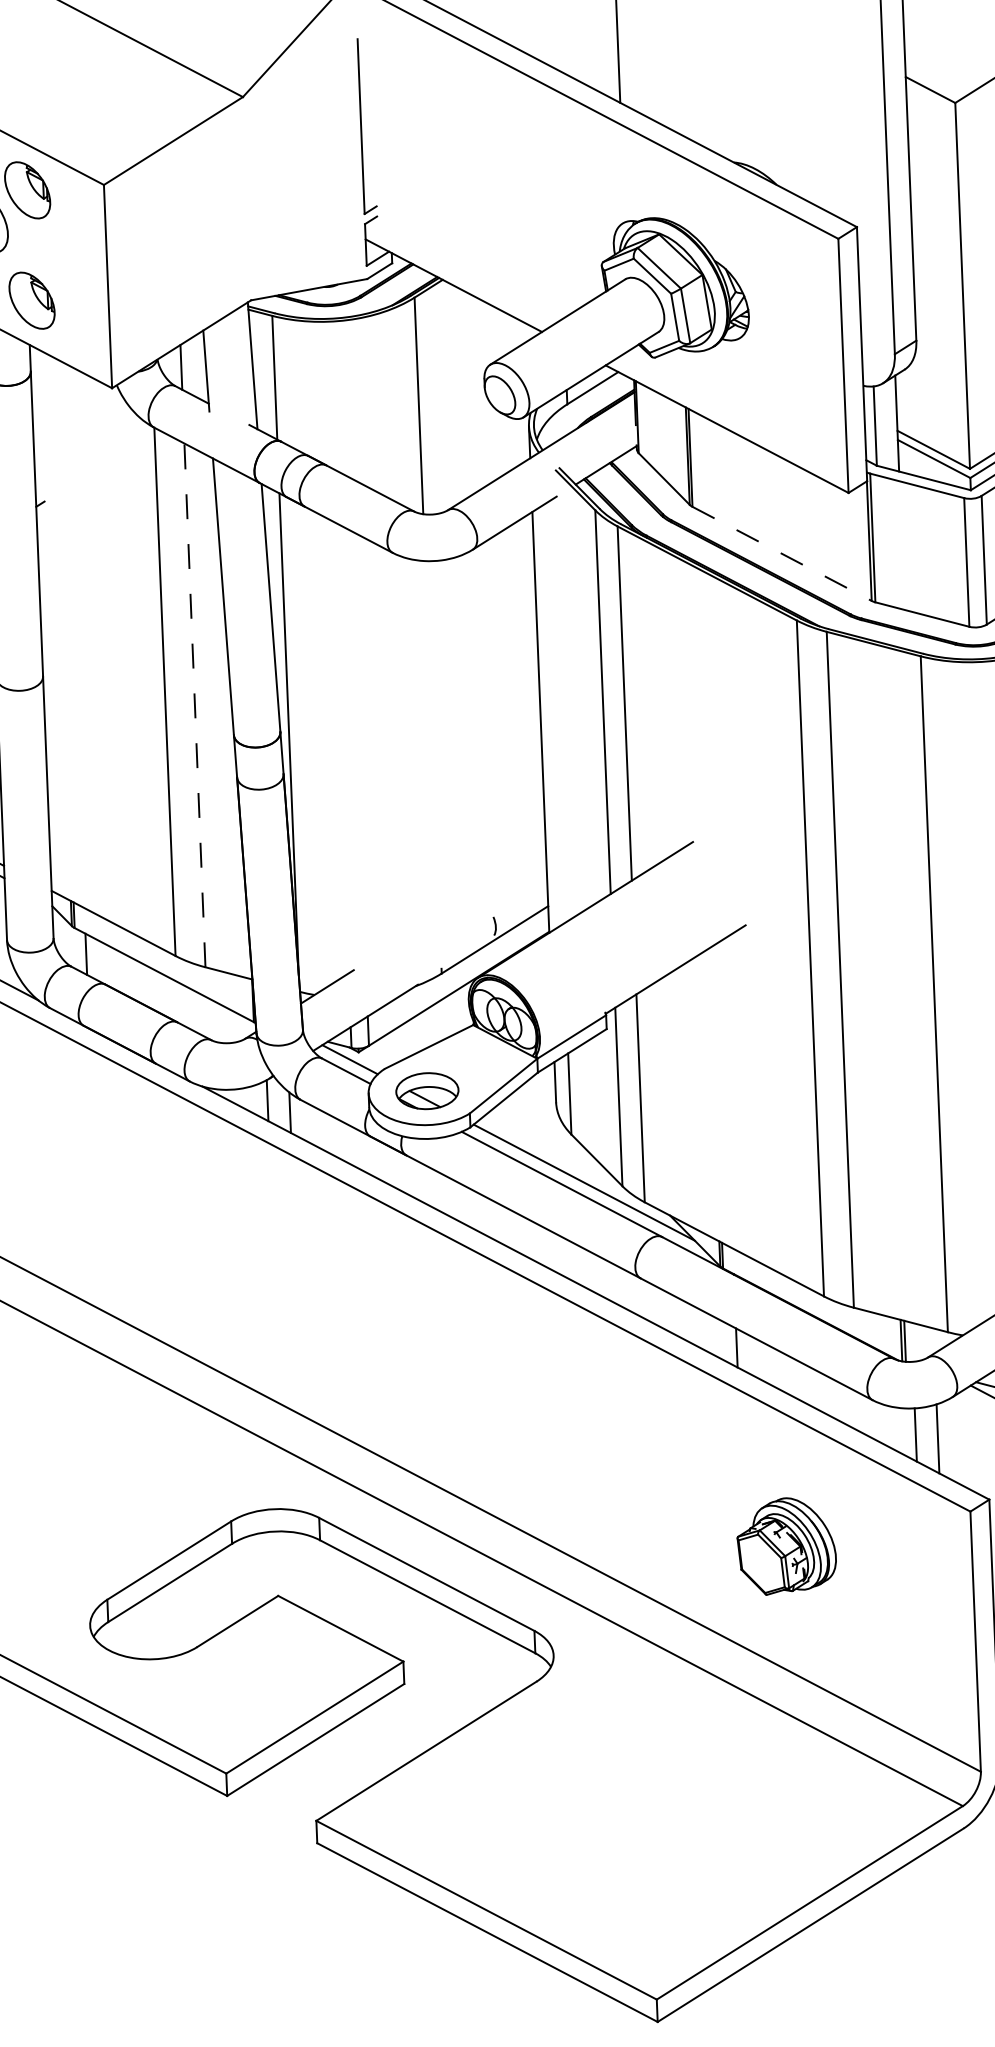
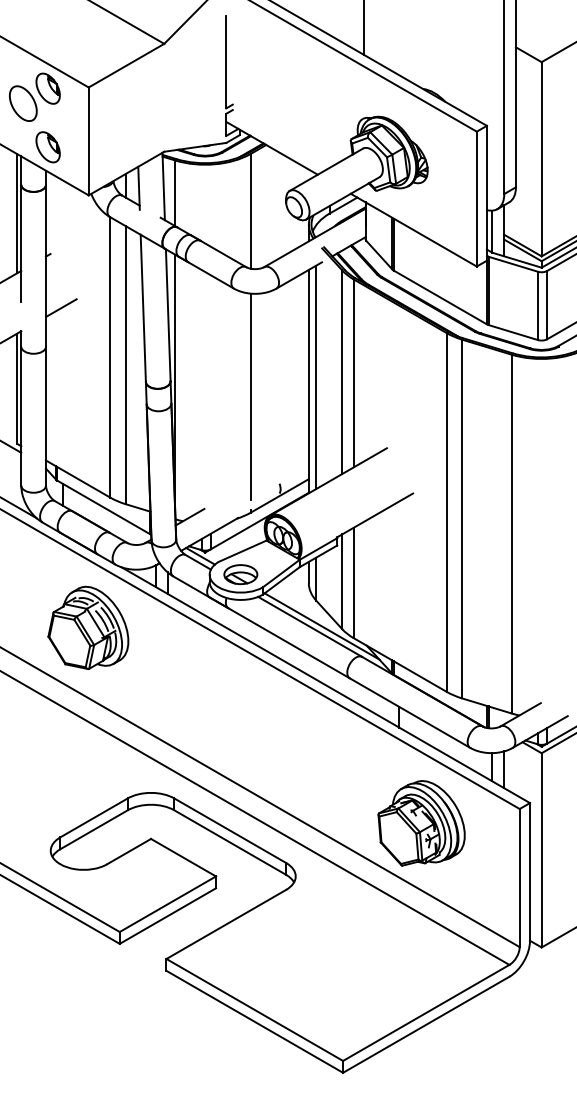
line: (782, 553) -> (440, 297), dashed -> solid
line: (69, 601) -> (61, 307), added
line: (194, 704) -> (125, 364), dashed -> solid
line: (554, 714) -> (316, 377), added
line: (432, 754) -> (250, 396), added
part: (144, 1202) -> (88, 627), added
part: (786, 1546) -> (421, 823), size x1.67

